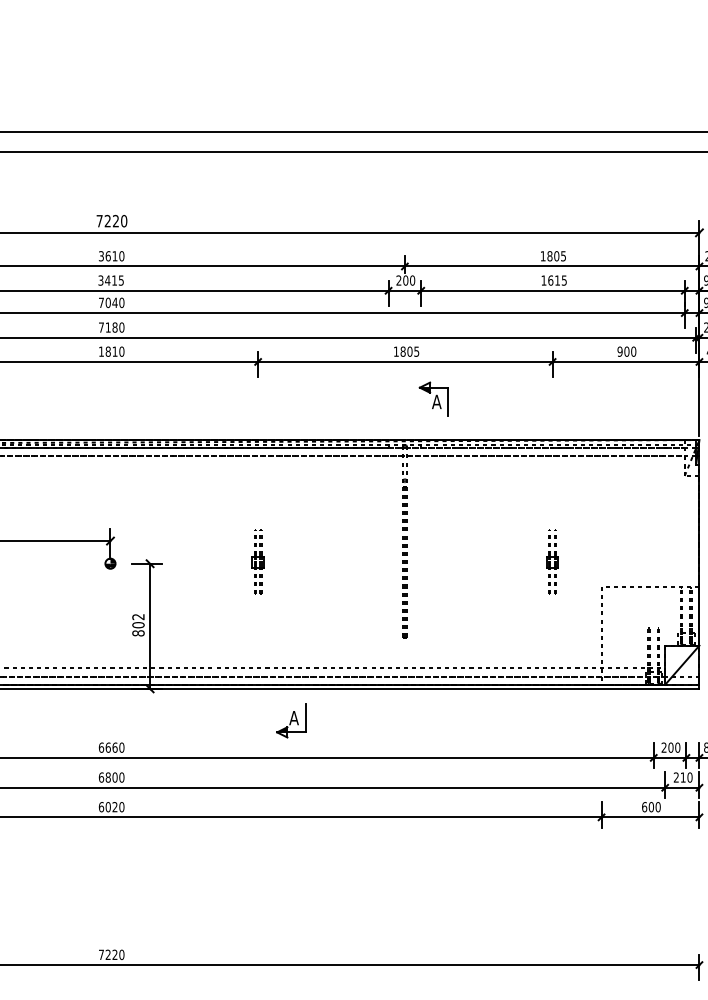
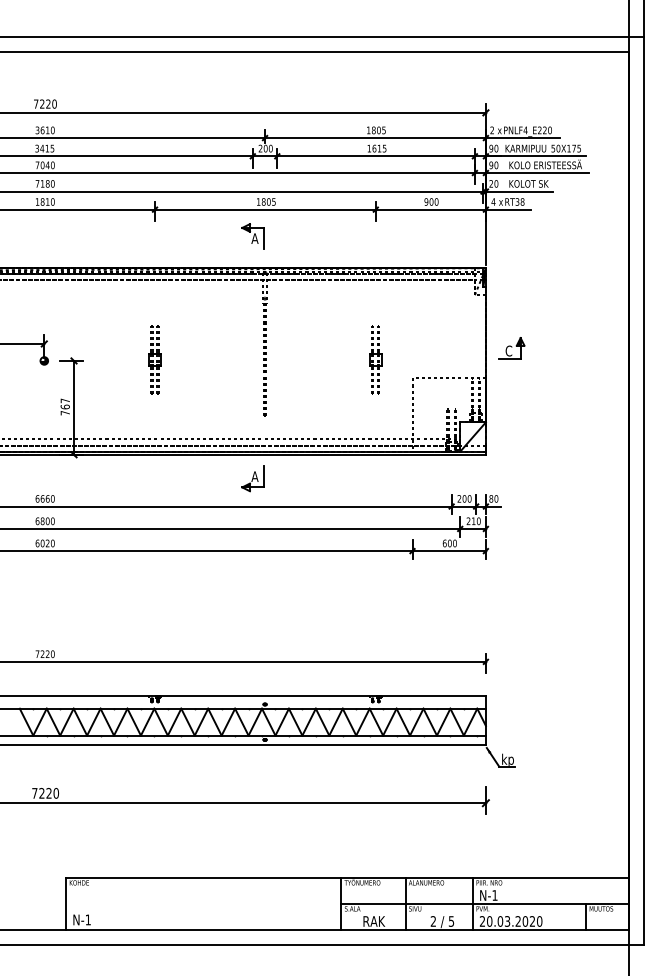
part: (433, 399) -> (252, 236), moved
part: (257, 561) -> (154, 359), size x1.43
part: (552, 561) -> (375, 359), size x1.43
text: (137, 624) -> (64, 406), 802 -> 767
part: (290, 720) -> (252, 478), moved

